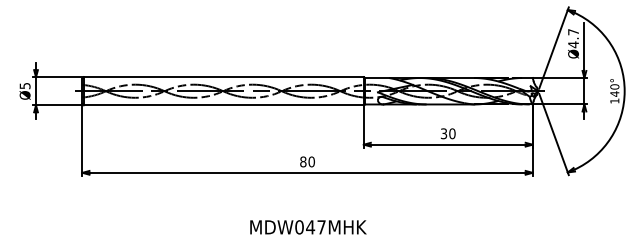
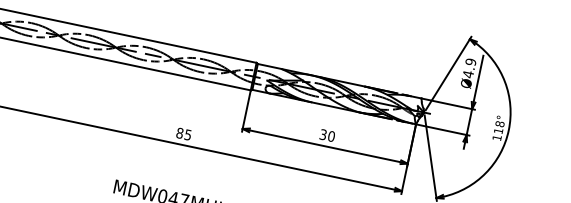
text: (573, 32) -> (470, 62), Ø4.7 -> Ø4.9
text: (614, 90) -> (498, 127), 140° -> 118°
text: (311, 161) -> (188, 134), 80 -> 85

